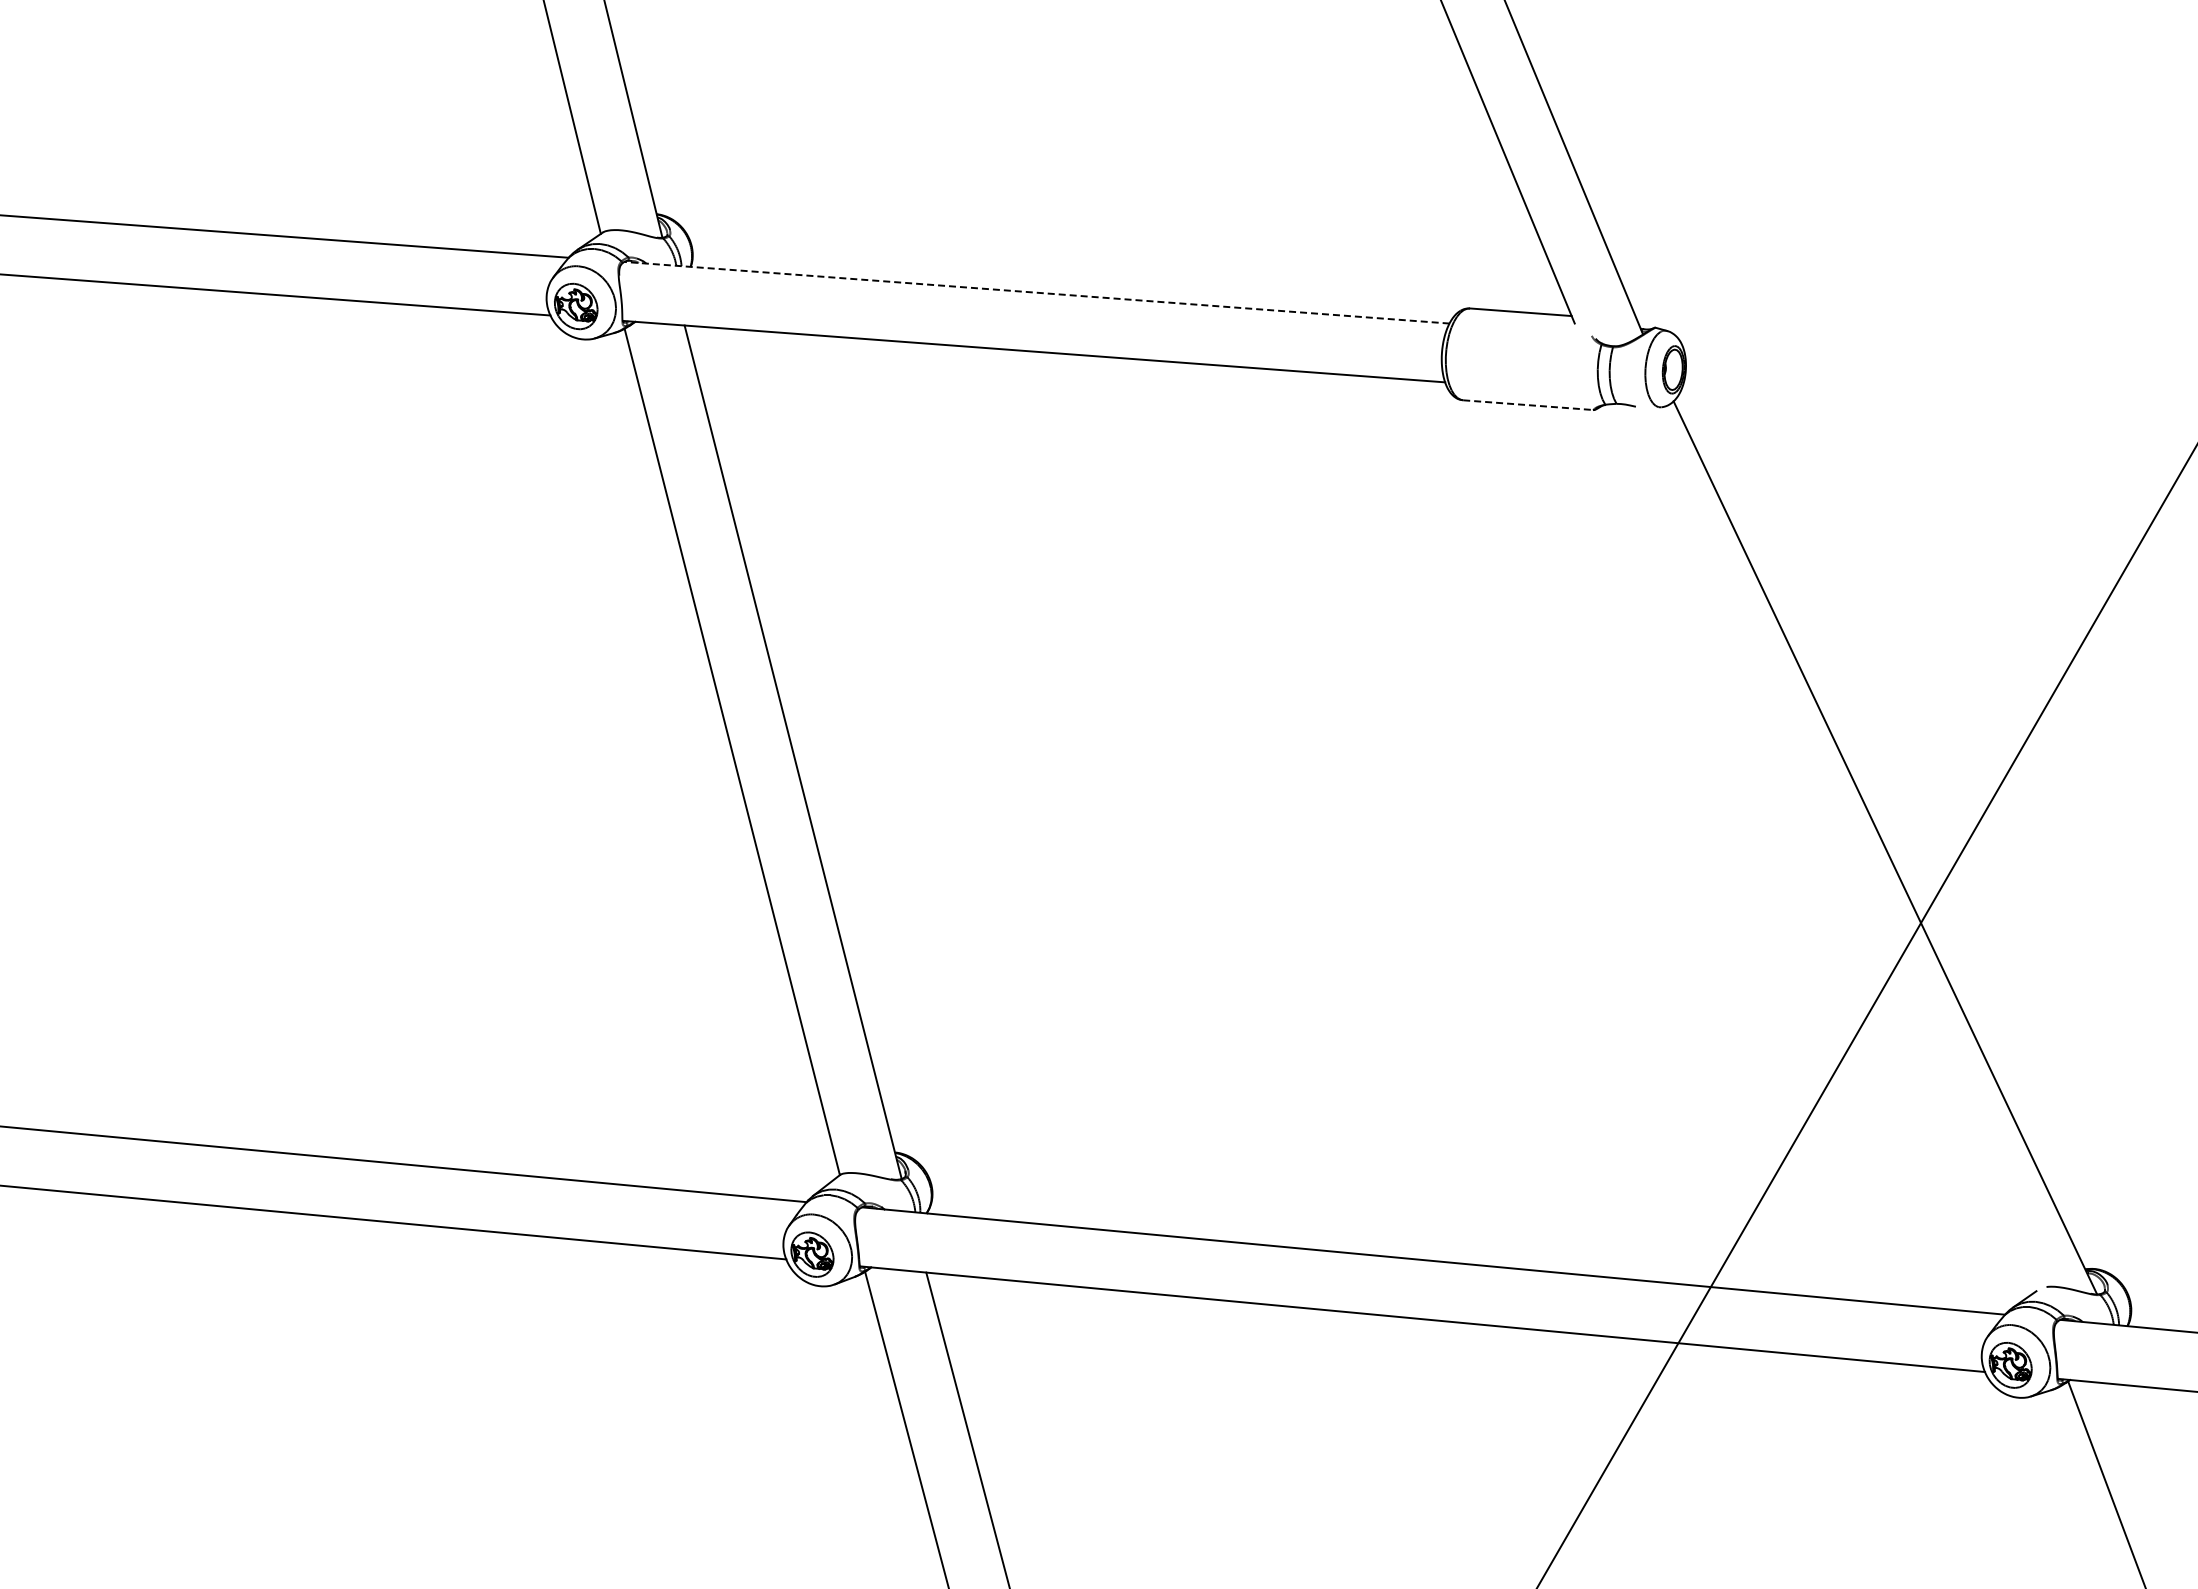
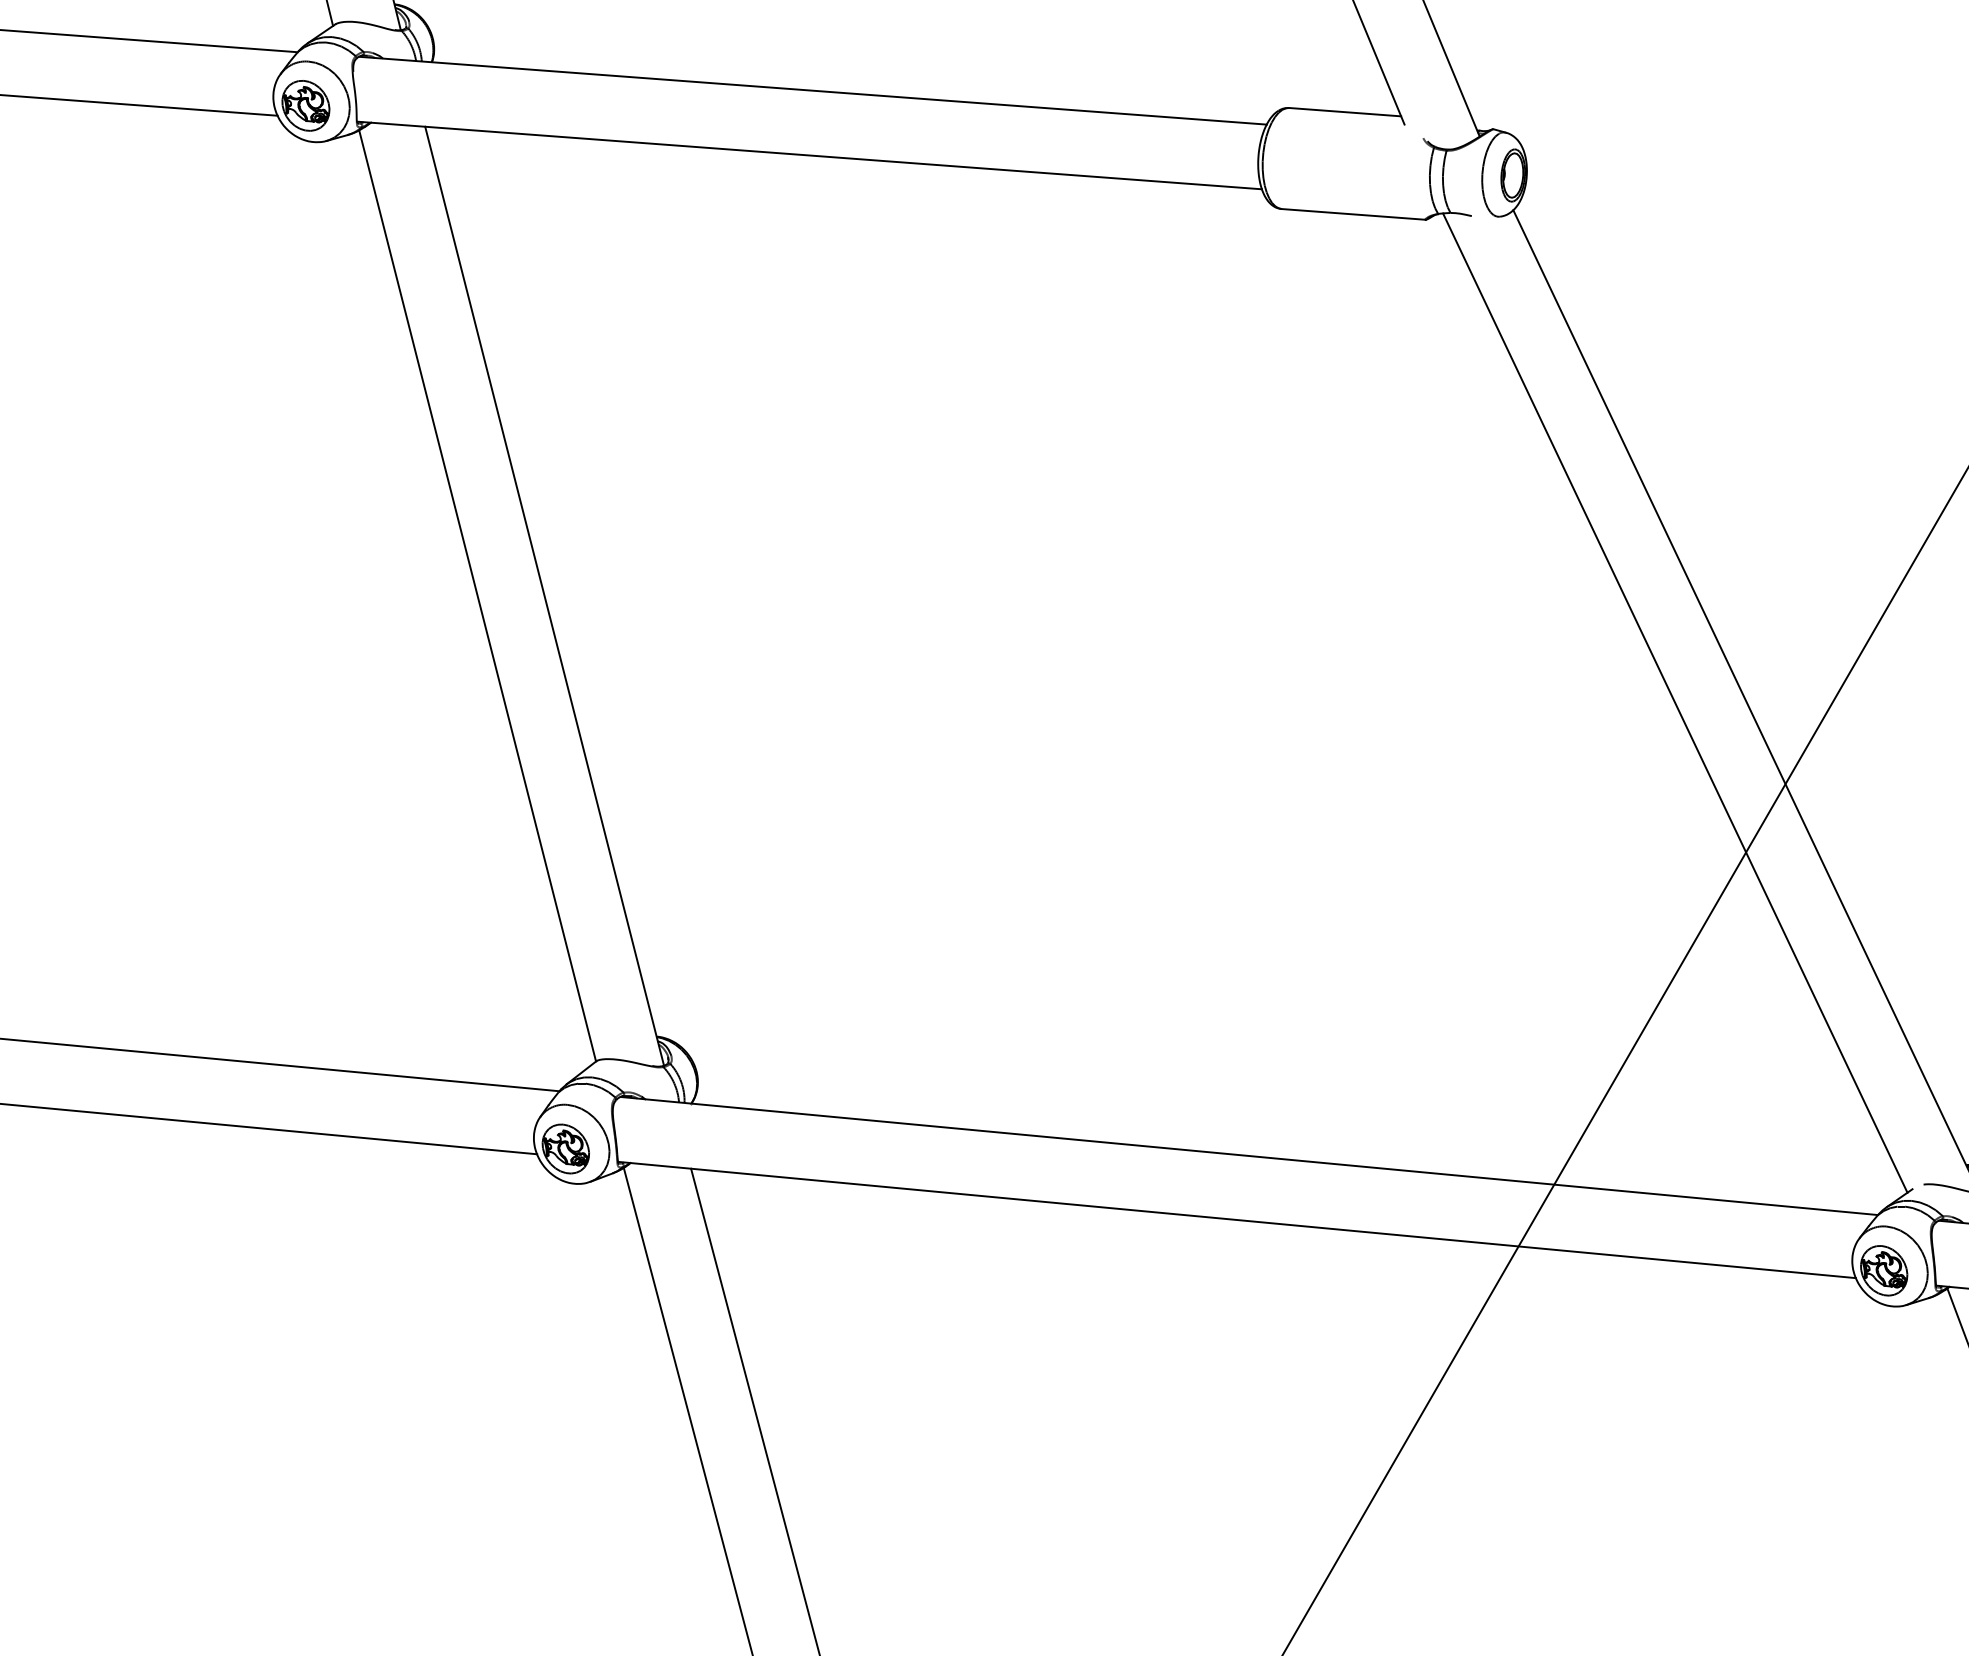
line: (1037, 292) -> (813, 90), dashed -> solid
line: (1528, 405) -> (1353, 214), dashed -> solid
line: (1820, 849) -> (1674, 703), added

